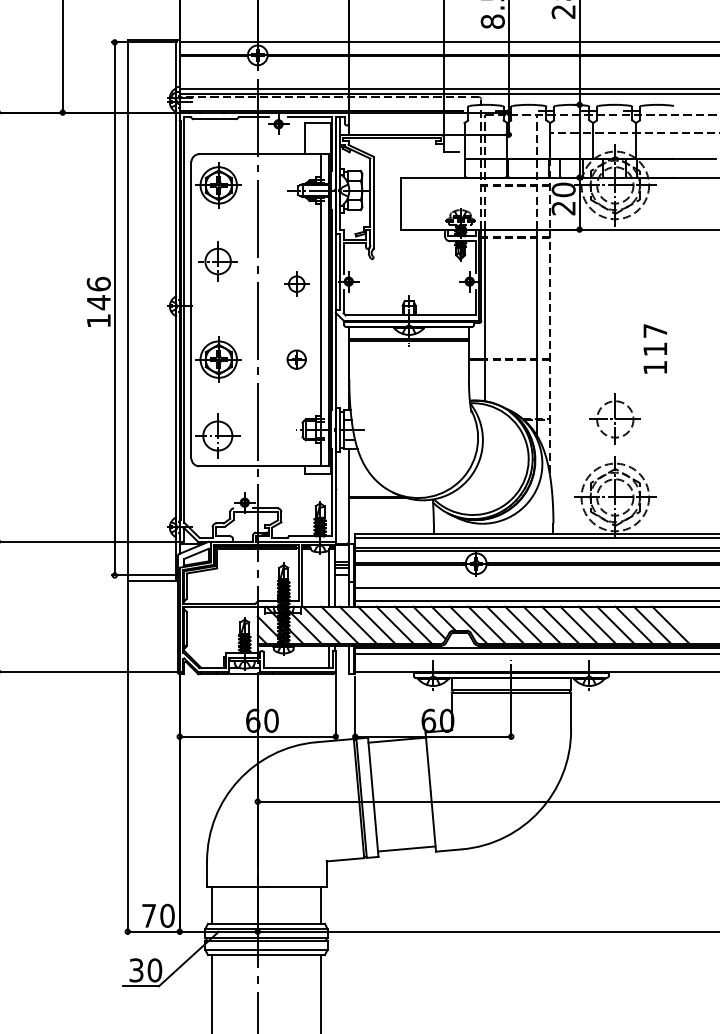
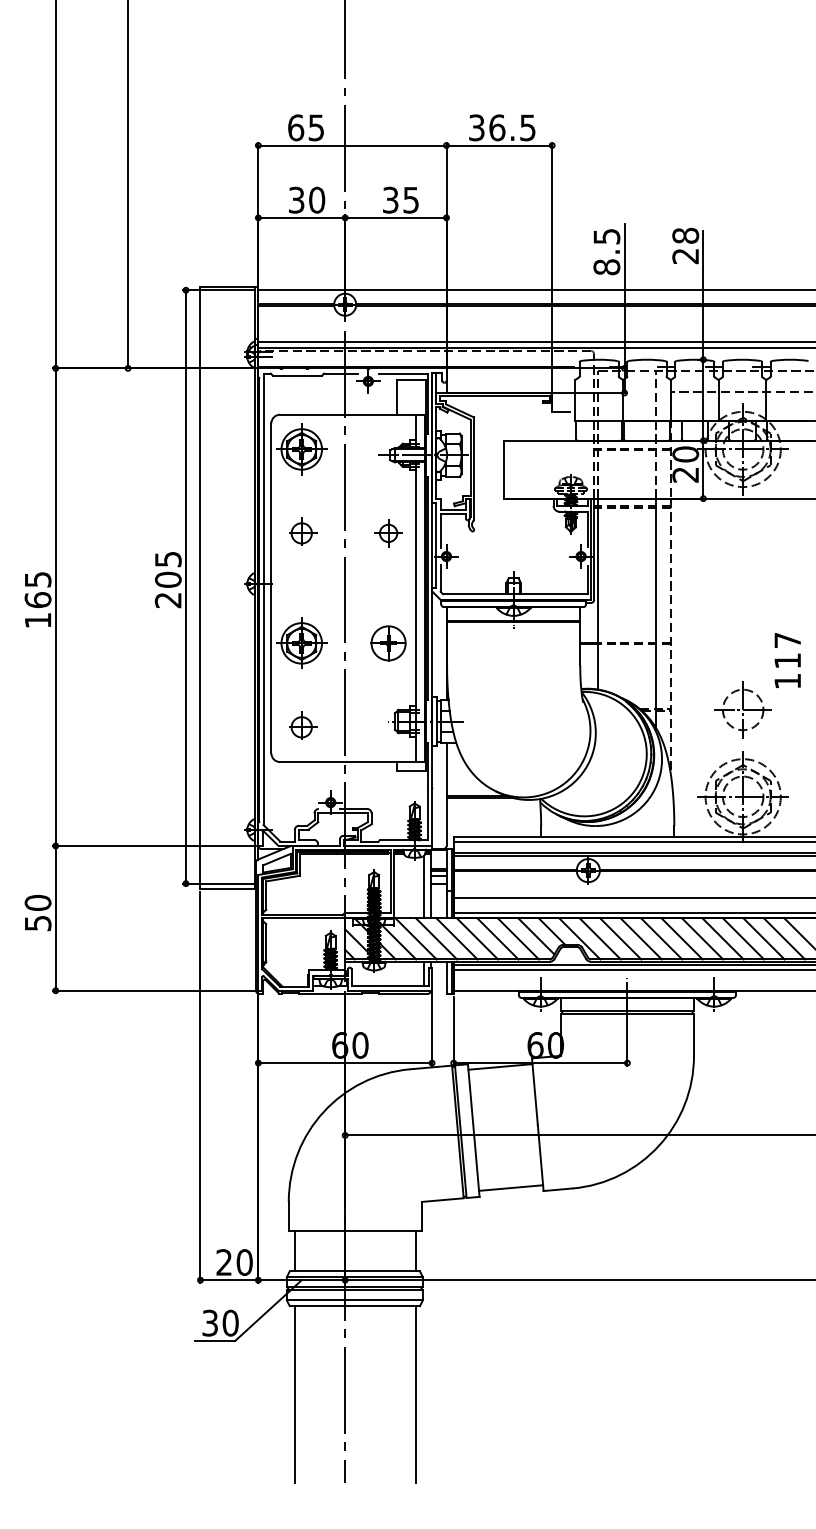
part: (220, 259) -> (303, 531), size x0.71
part: (296, 284) -> (388, 533), moved
text: (98, 302) -> (167, 579), 146 -> 205
text: (655, 348) -> (787, 660), moved
part: (296, 359) -> (388, 643), size x1.67
part: (220, 433) -> (303, 725), size x0.62
text: (148, 915) -> (223, 1262), 70 -> 20

